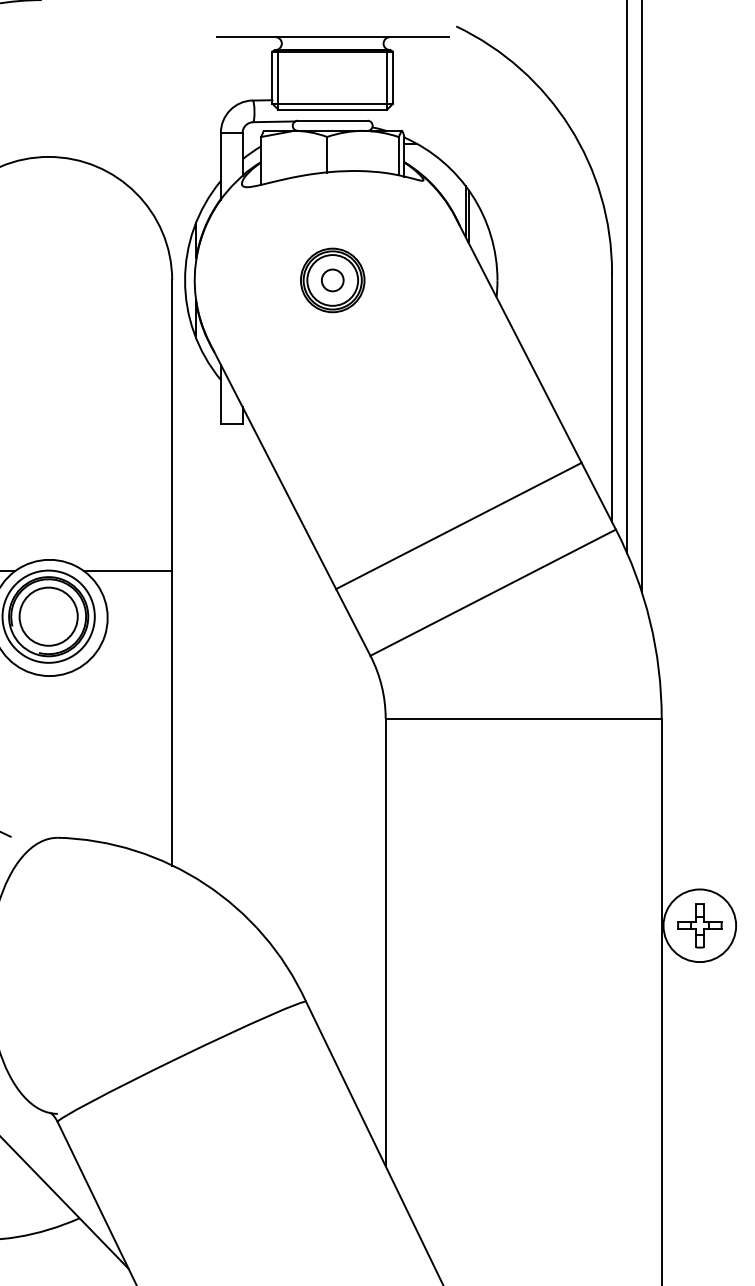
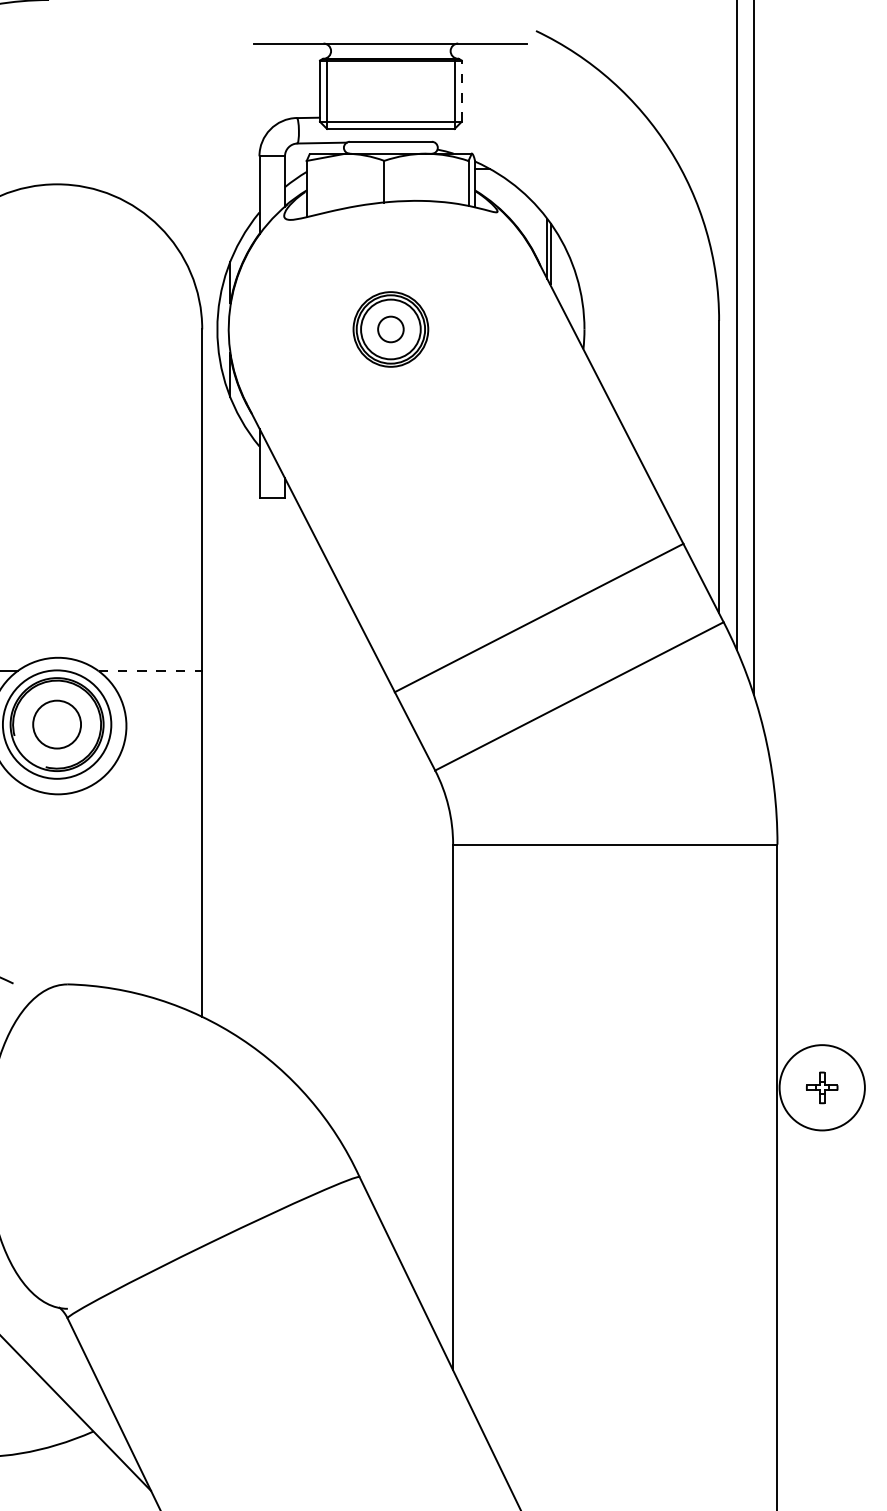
line: (392, 77) -> (461, 91), solid -> dashed
line: (128, 570) -> (150, 670), solid -> dashed
circle: (48, 616) -> (56, 724), size x0.7
part: (699, 925) -> (821, 1087), size x0.6

